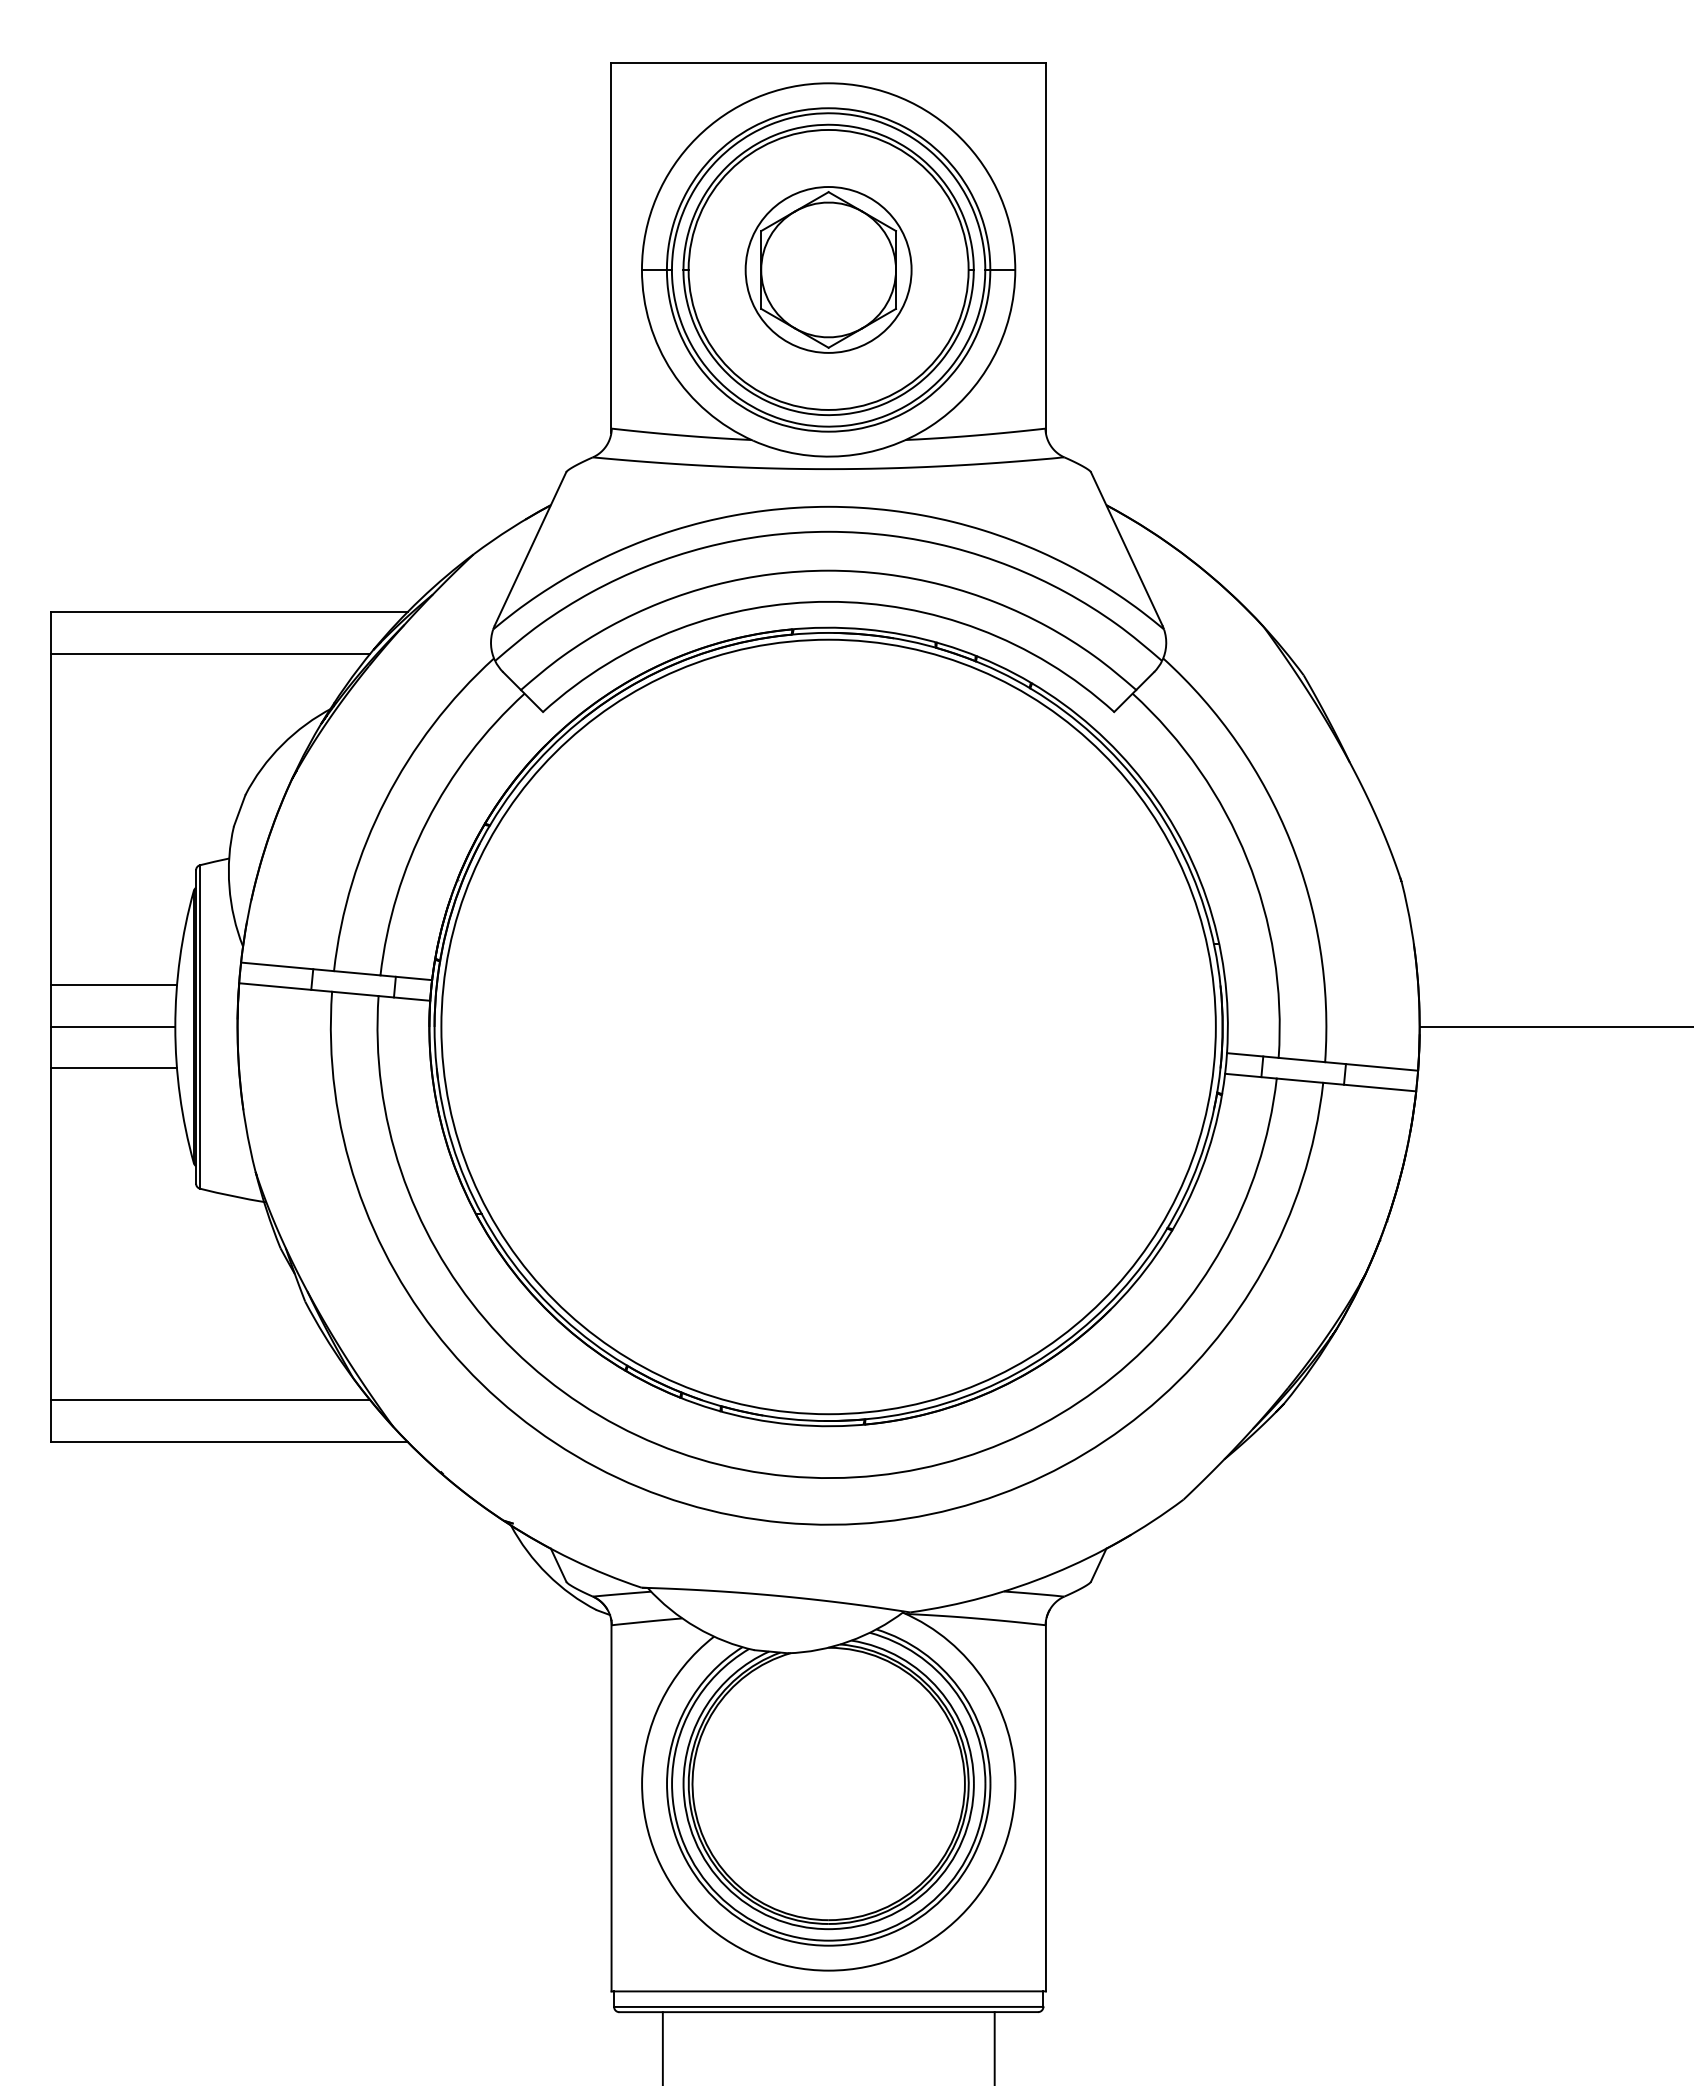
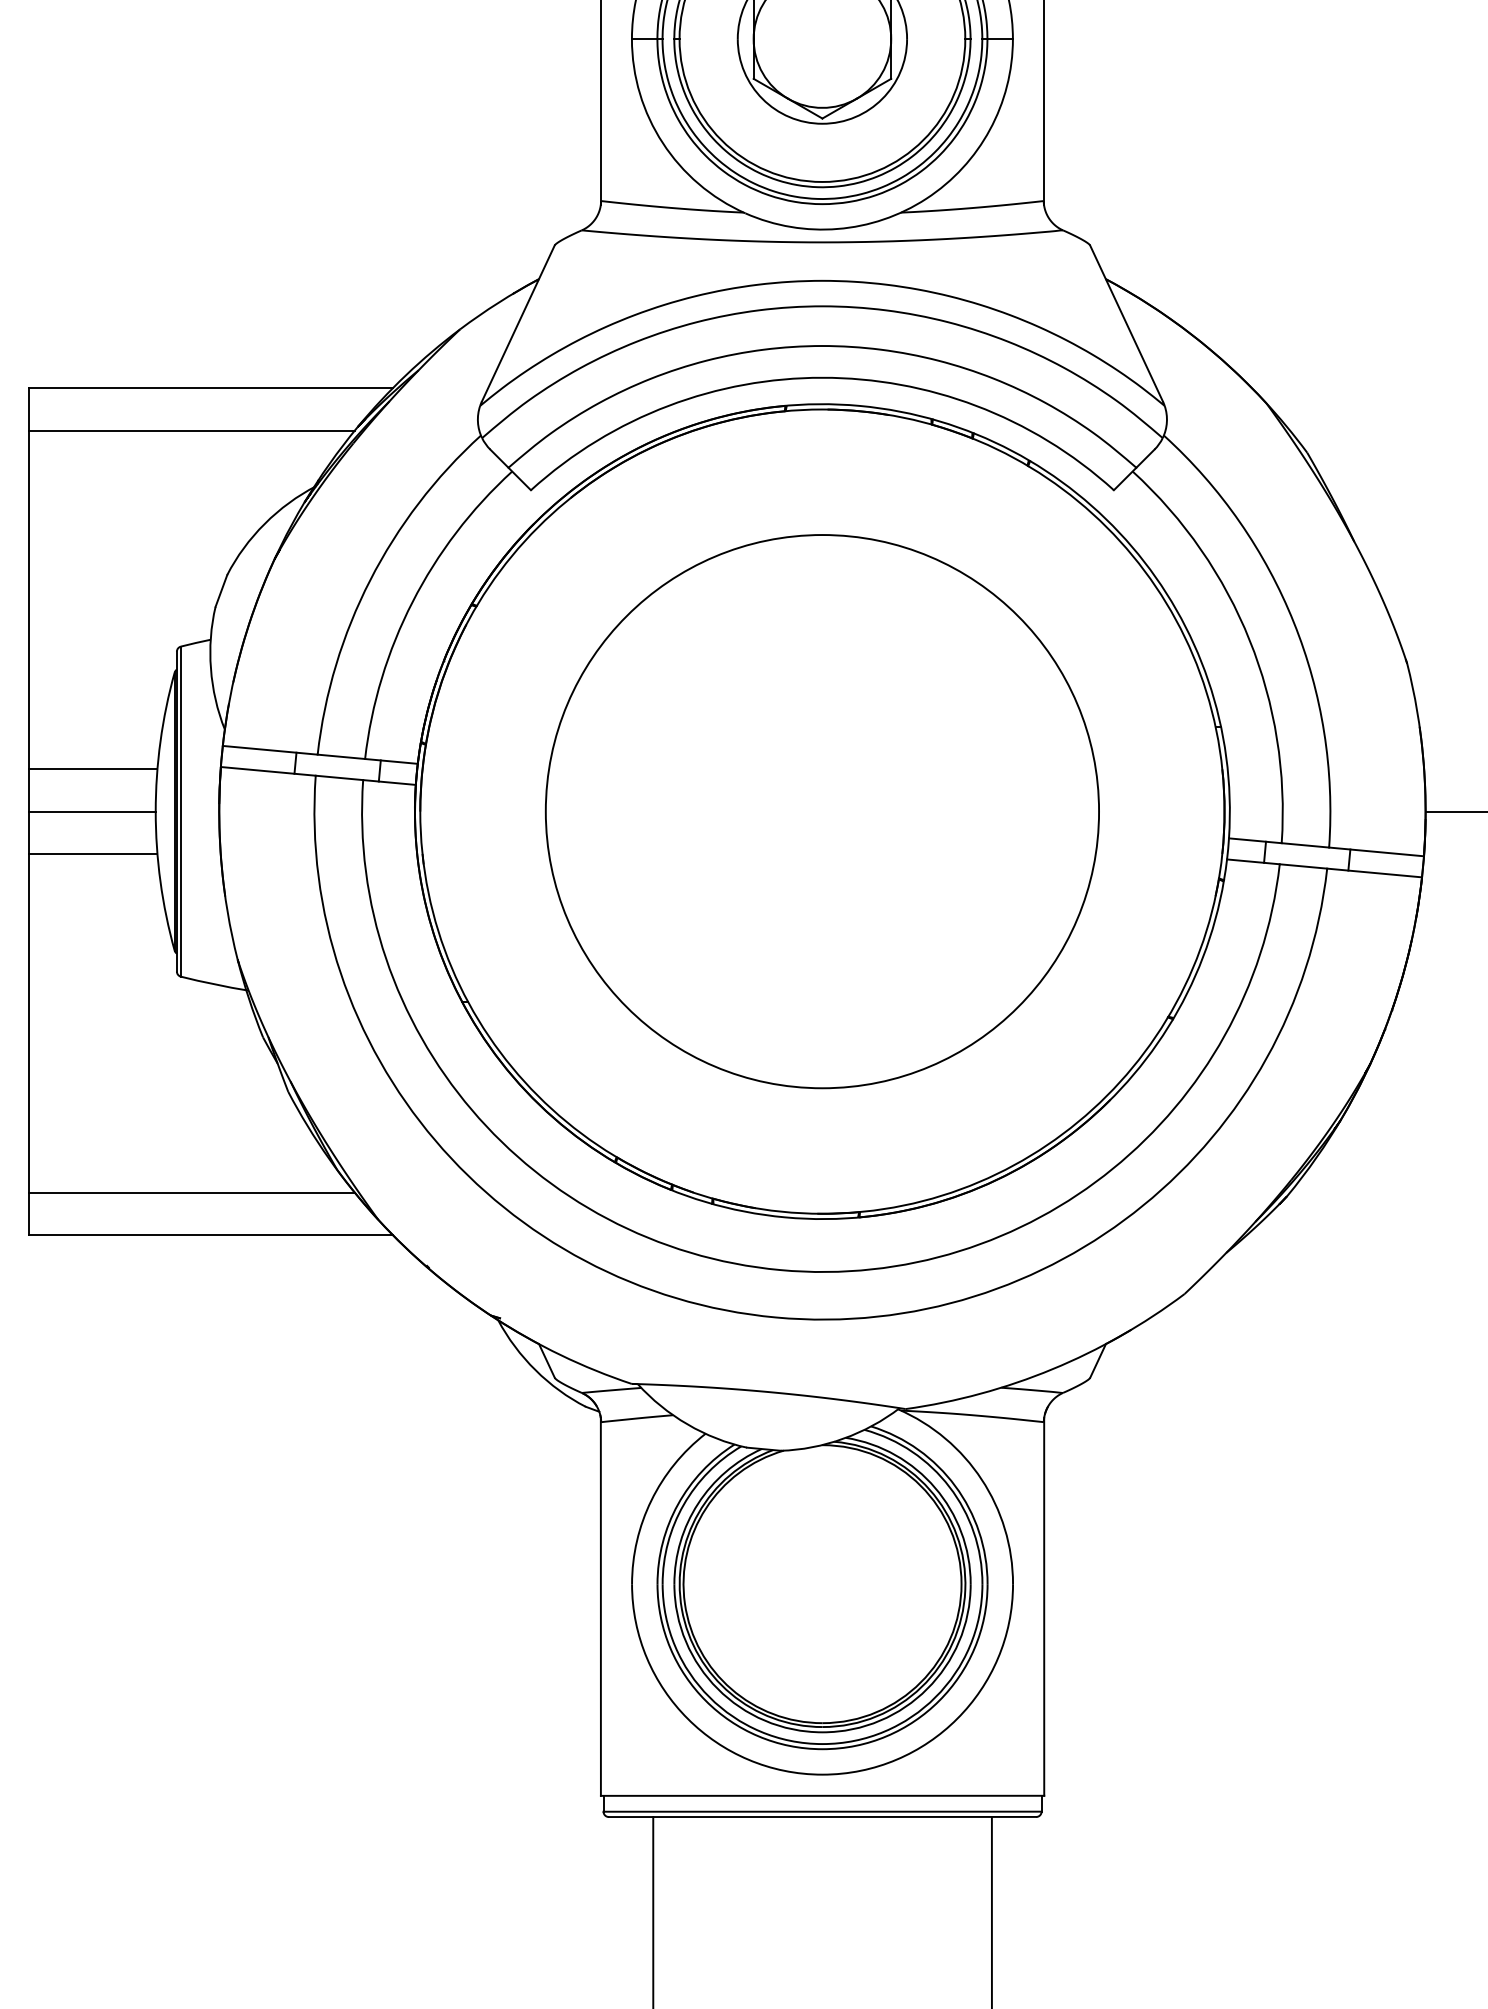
circle: (828, 1026) -> (822, 811), size x0.7

